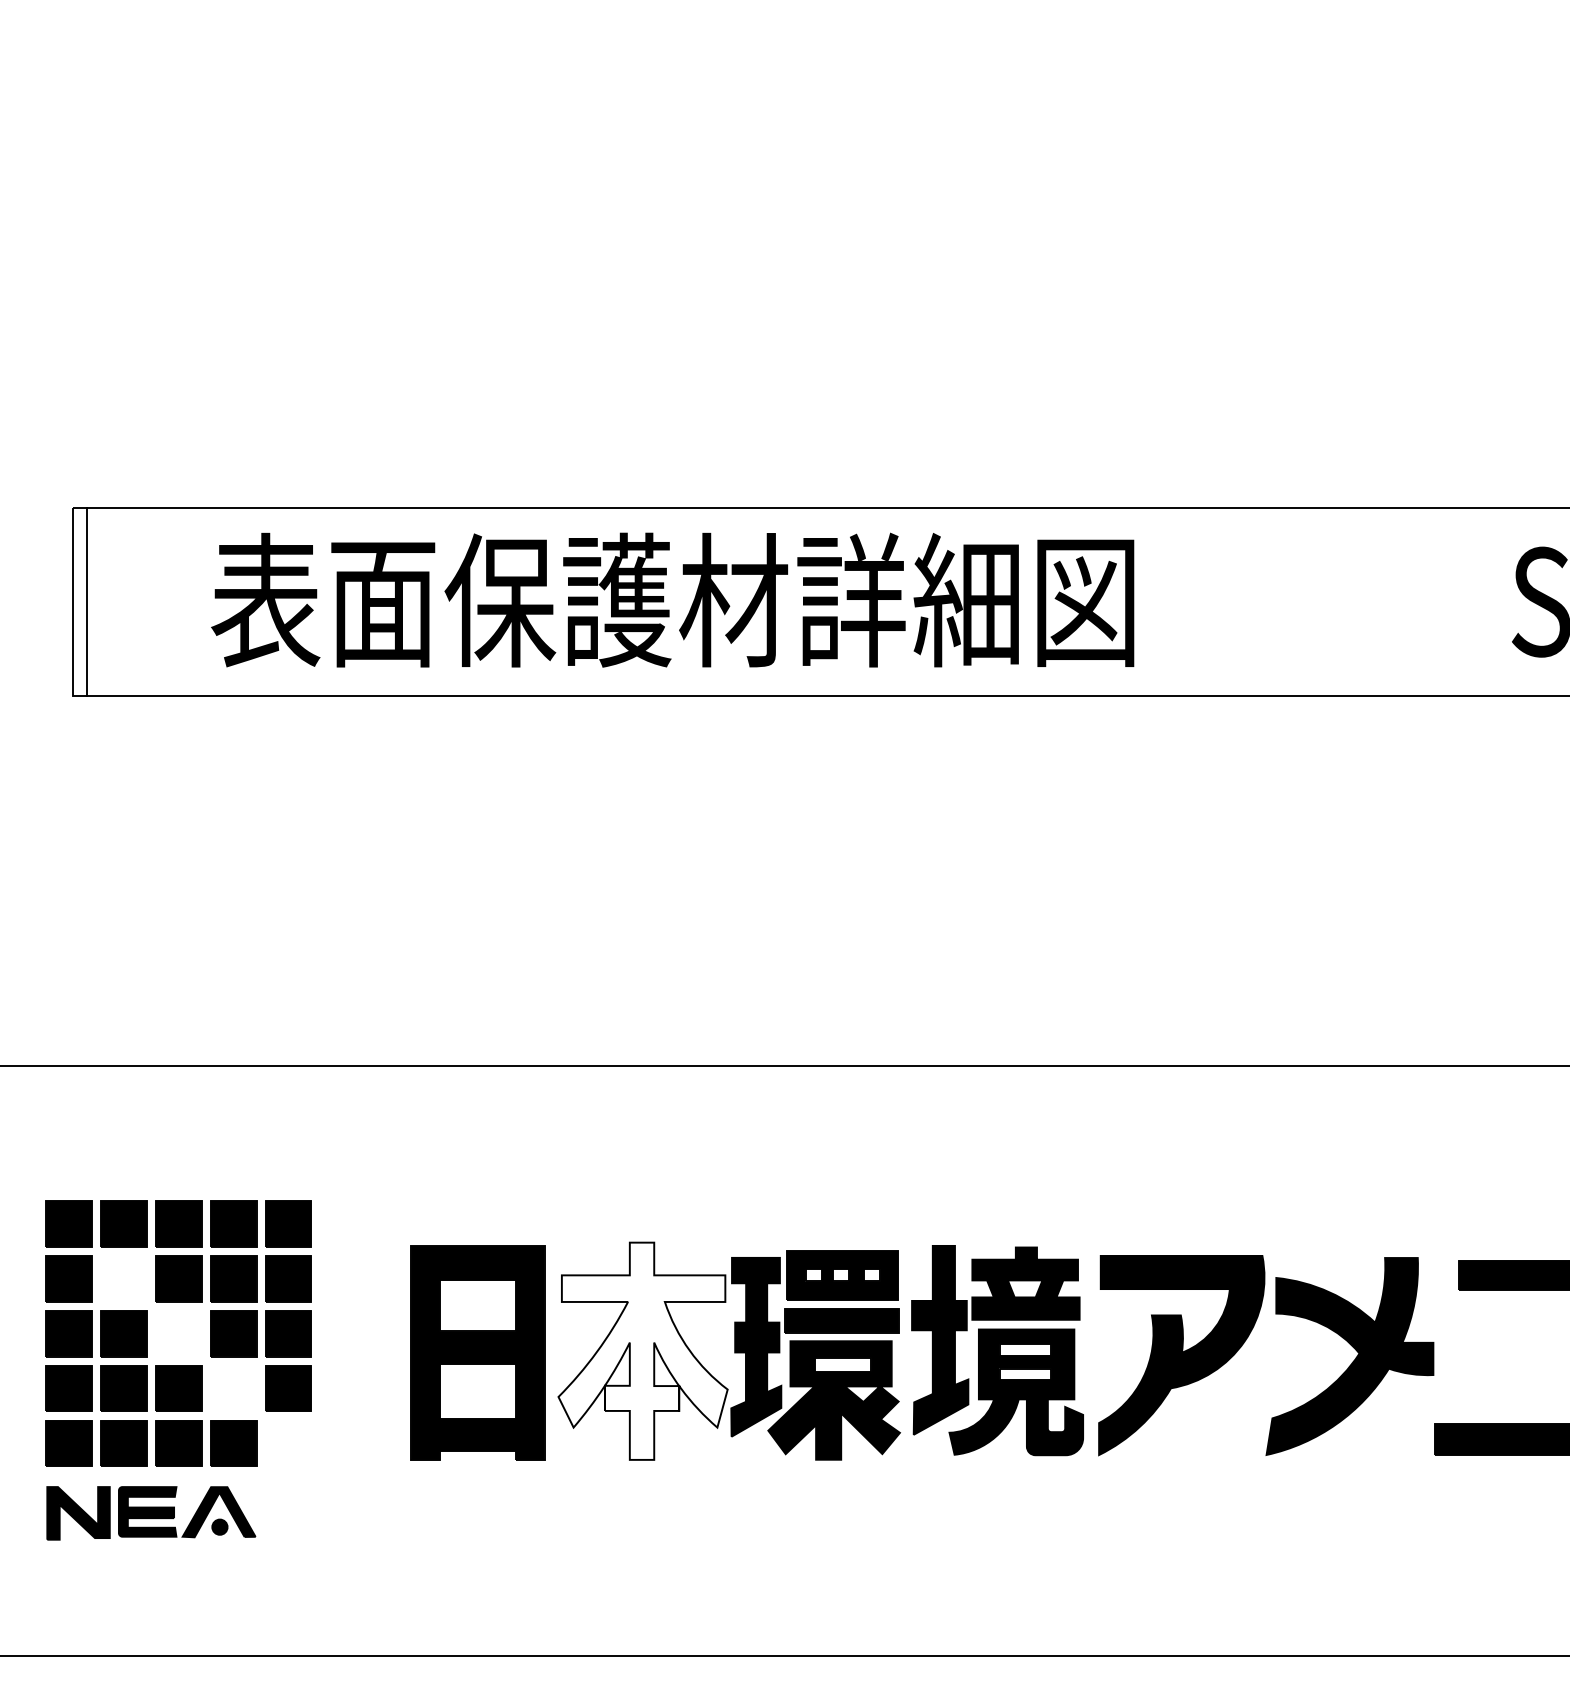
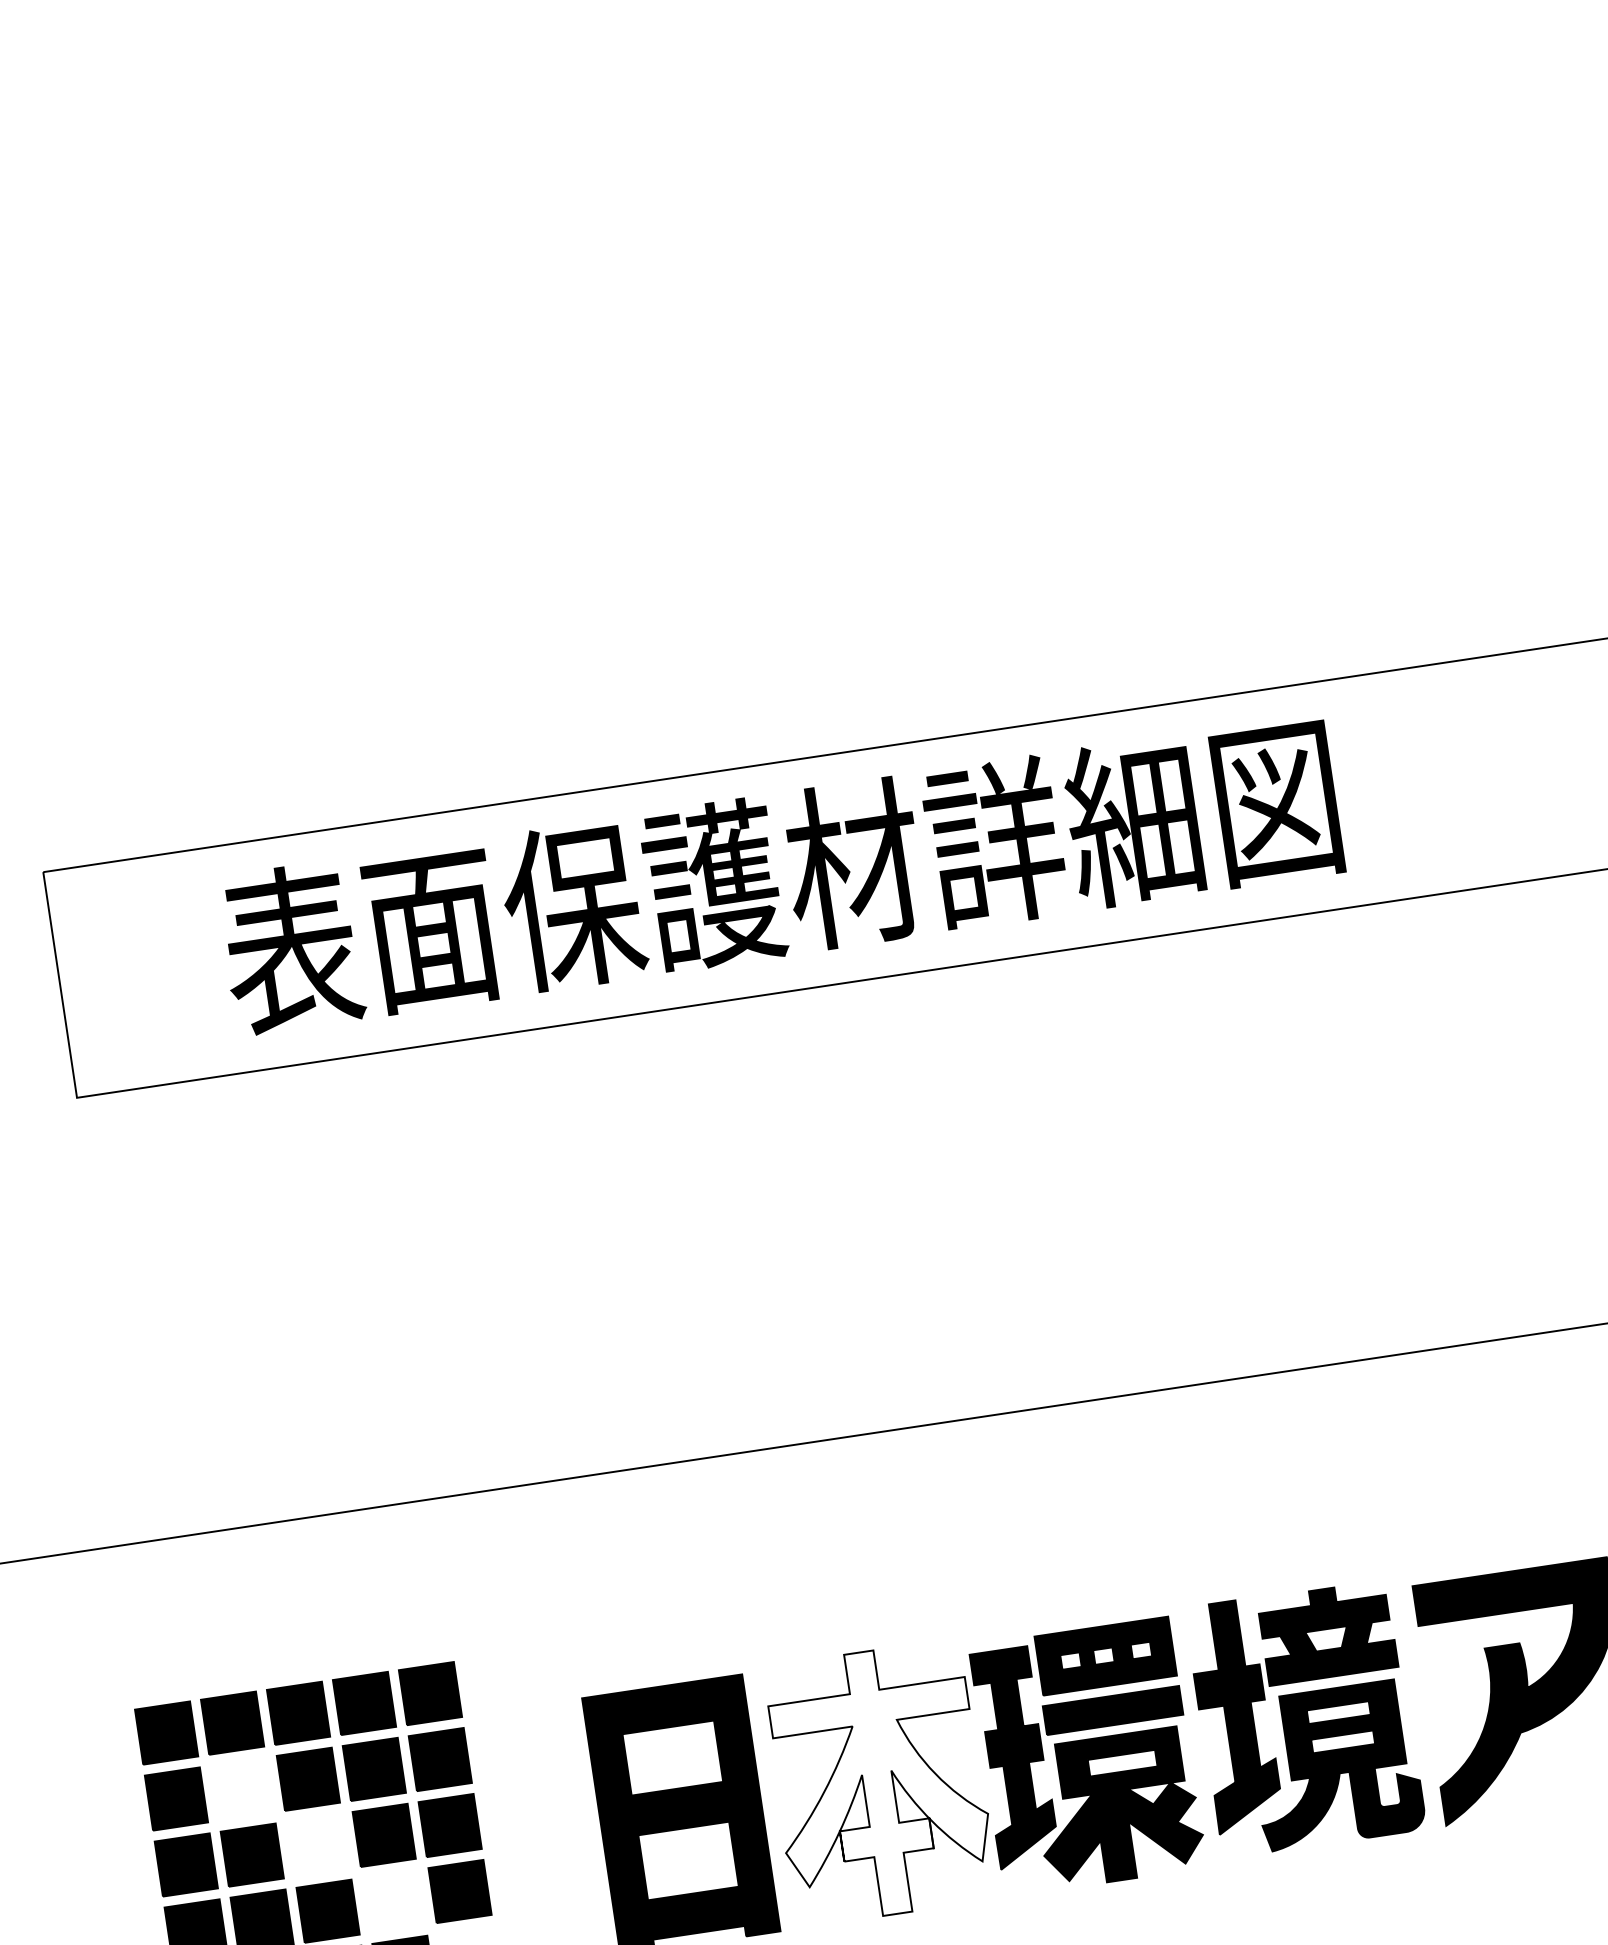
line: (86, 602) -> (76, 983), removed

